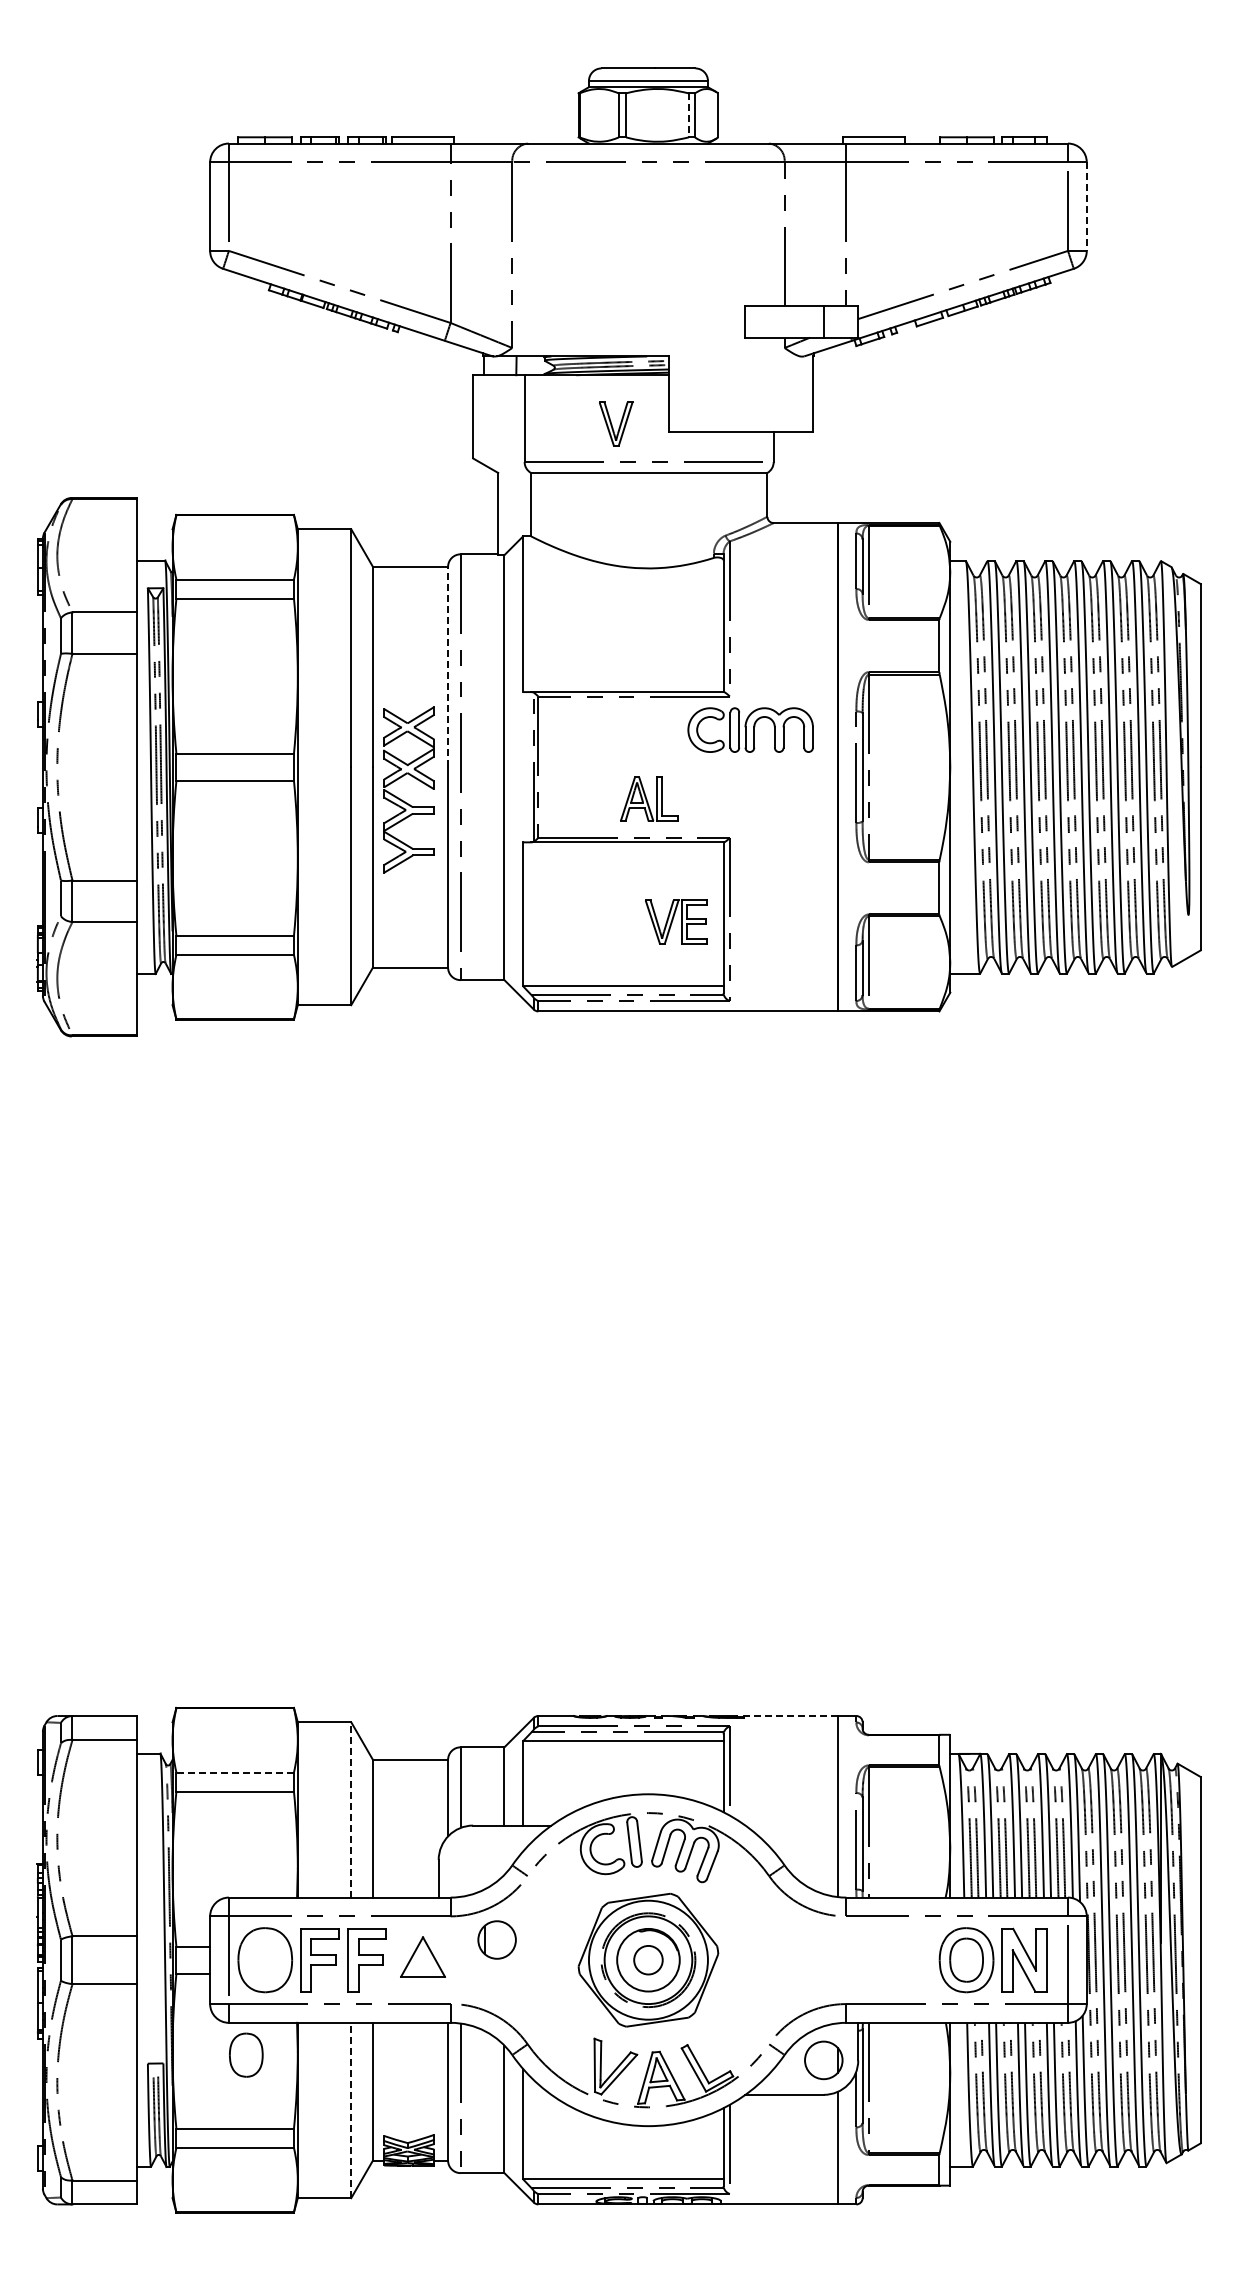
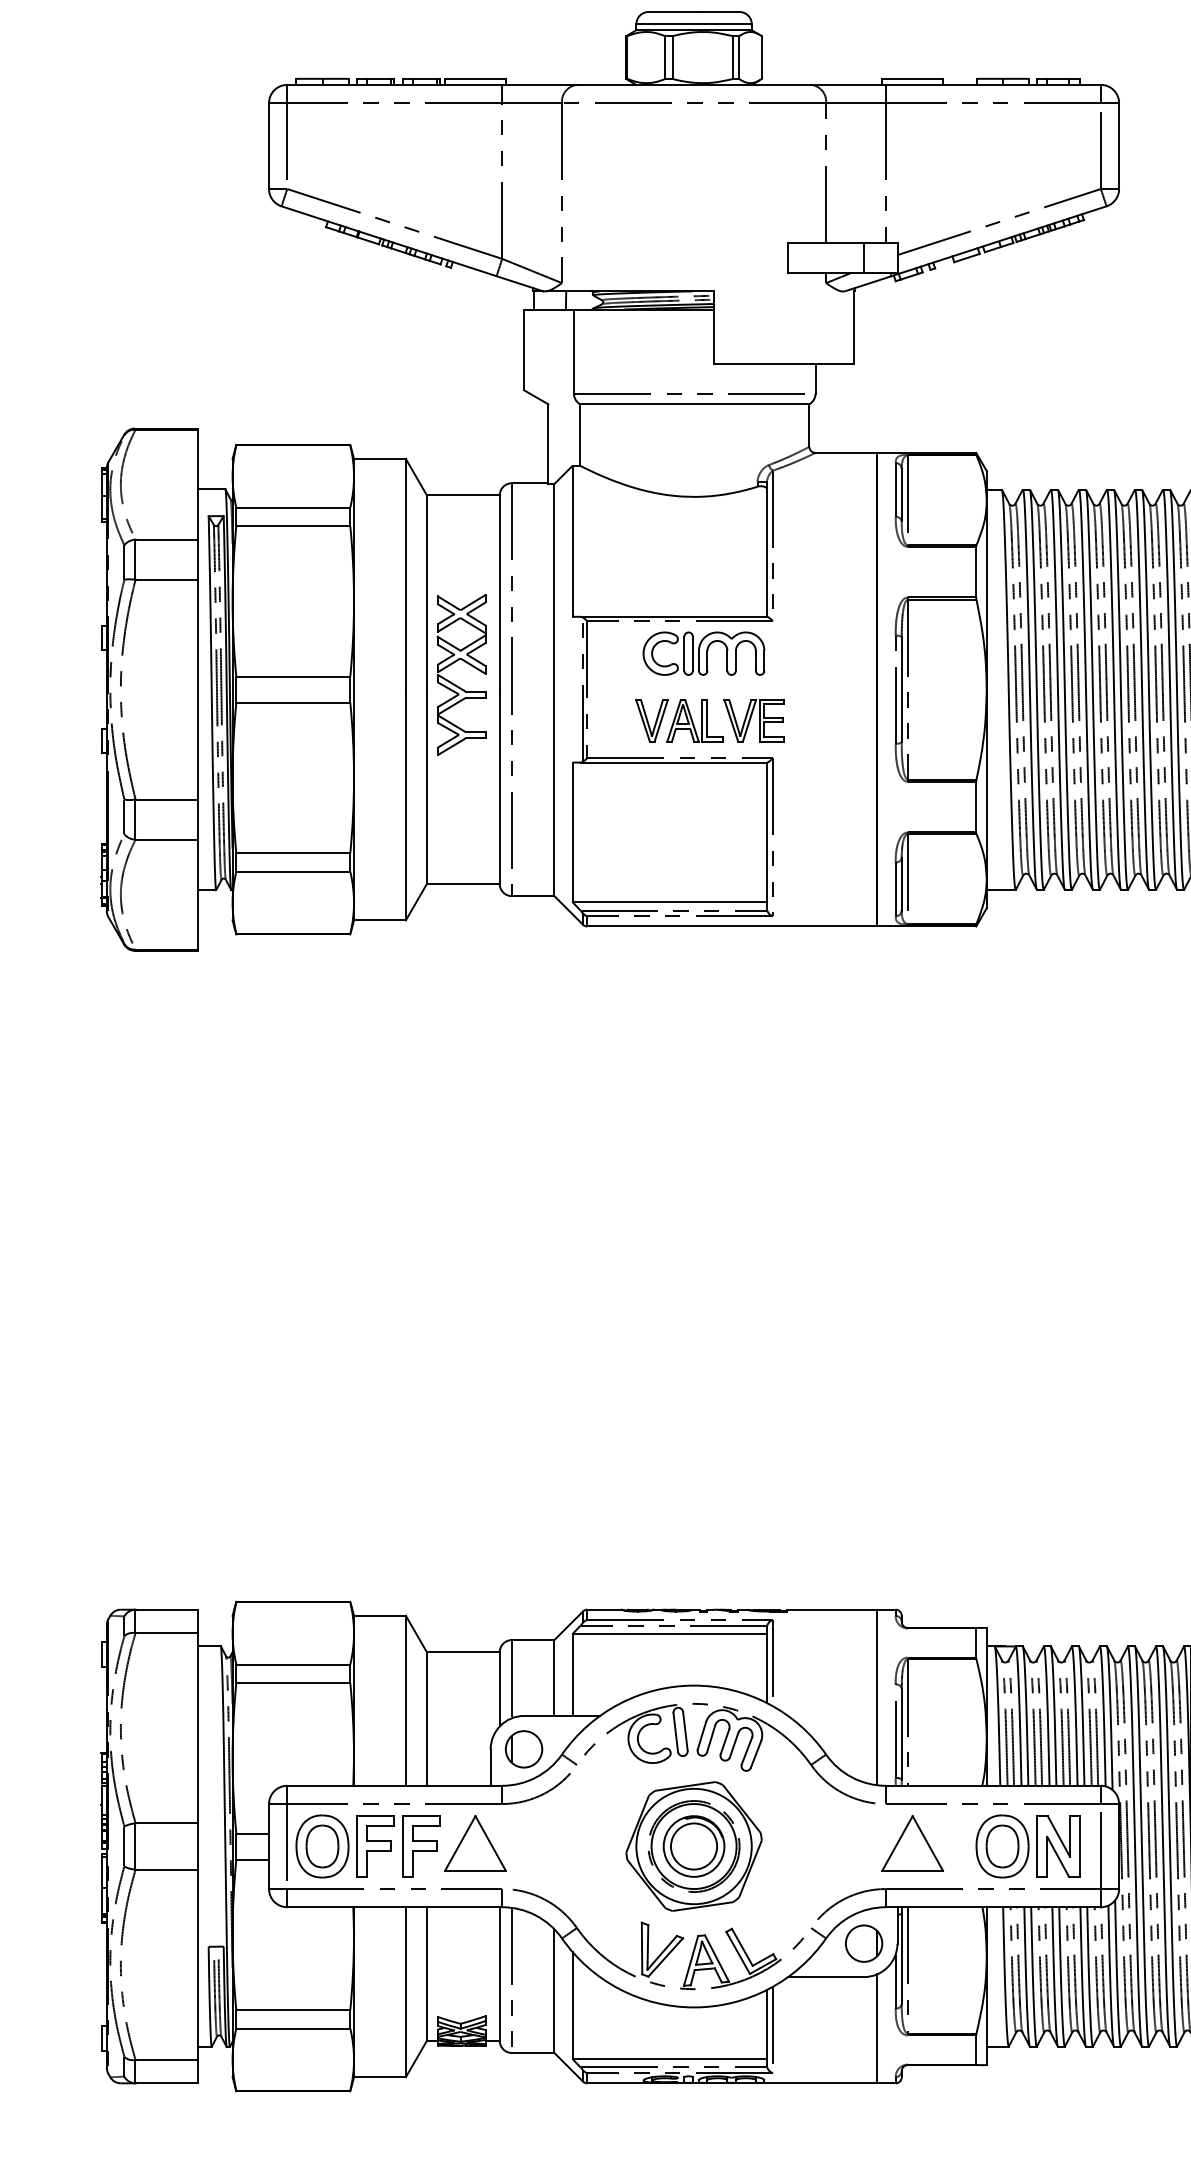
line: (688, 115) -> (732, 57), dashed -> solid
line: (1086, 207) -> (1118, 146), dashed -> solid
part: (616, 423) -> (652, 720), moved
line: (448, 666) -> (500, 592), dashed -> solid
part: (750, 729) -> (703, 653), moved
part: (402, 799) -> (455, 684), moved
part: (676, 921) -> (754, 720), moved
line: (790, 1716) -> (831, 1610), dashed -> solid
line: (235, 1772) -> (293, 1664), dashed -> solid
line: (351, 1809) -> (406, 1700), dashed -> solid
part: (496, 1939) -> (523, 1748), moved
part: (422, 1956) -> (474, 1842), size x1.43
part: (873, 1956) -> (912, 1842), added
circle: (648, 1960) -> (694, 1846), size x1.67
part: (246, 2054) -> (322, 1845), moved
line: (351, 2110) -> (406, 1992), dashed -> solid

